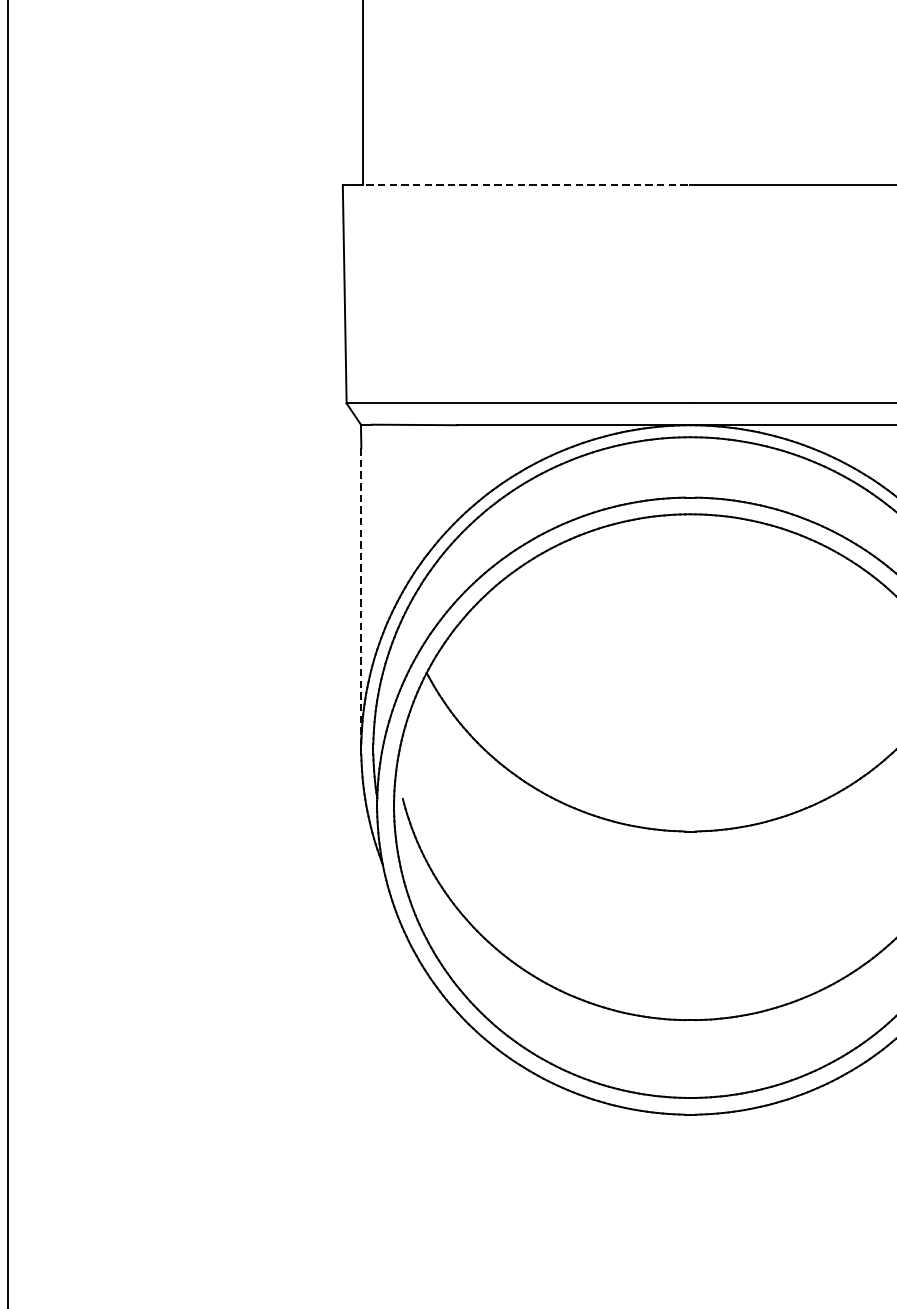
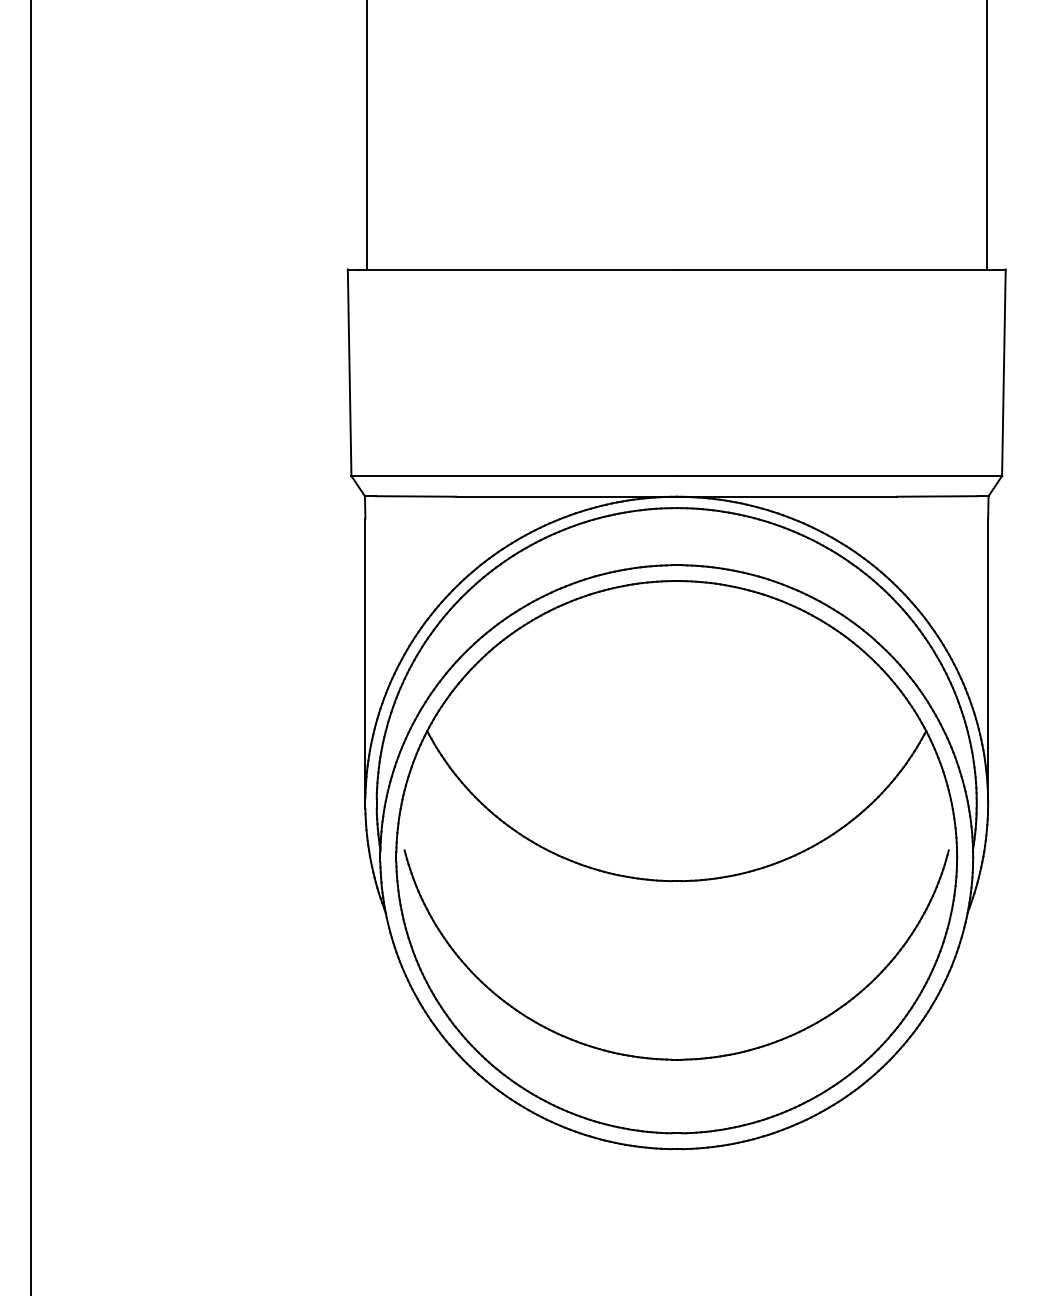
line: (522, 185) -> (517, 269), dashed -> solid
line: (361, 599) -> (365, 661), dashed -> solid

